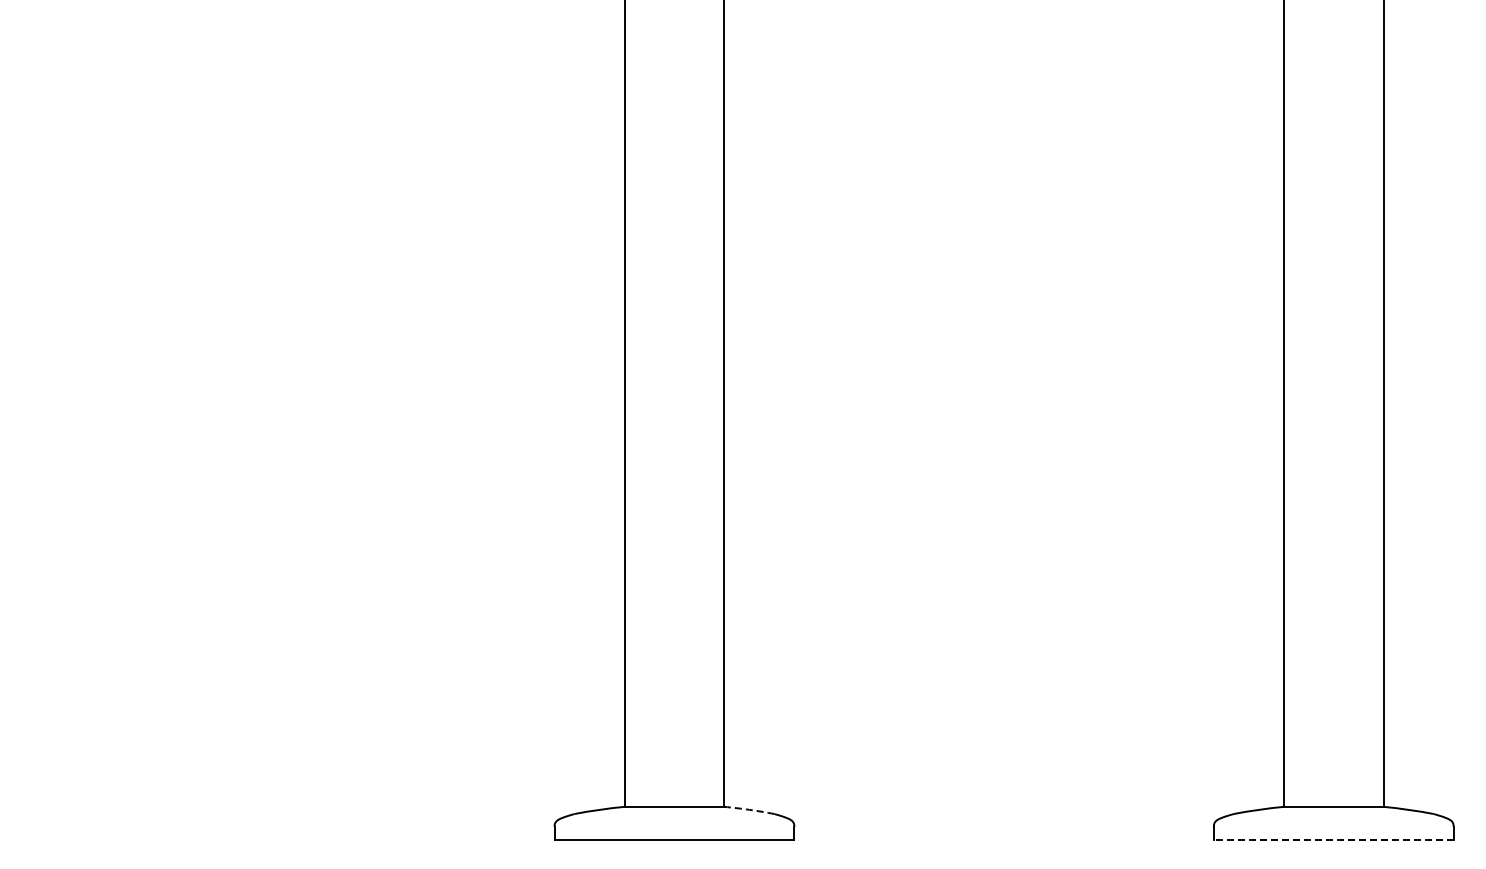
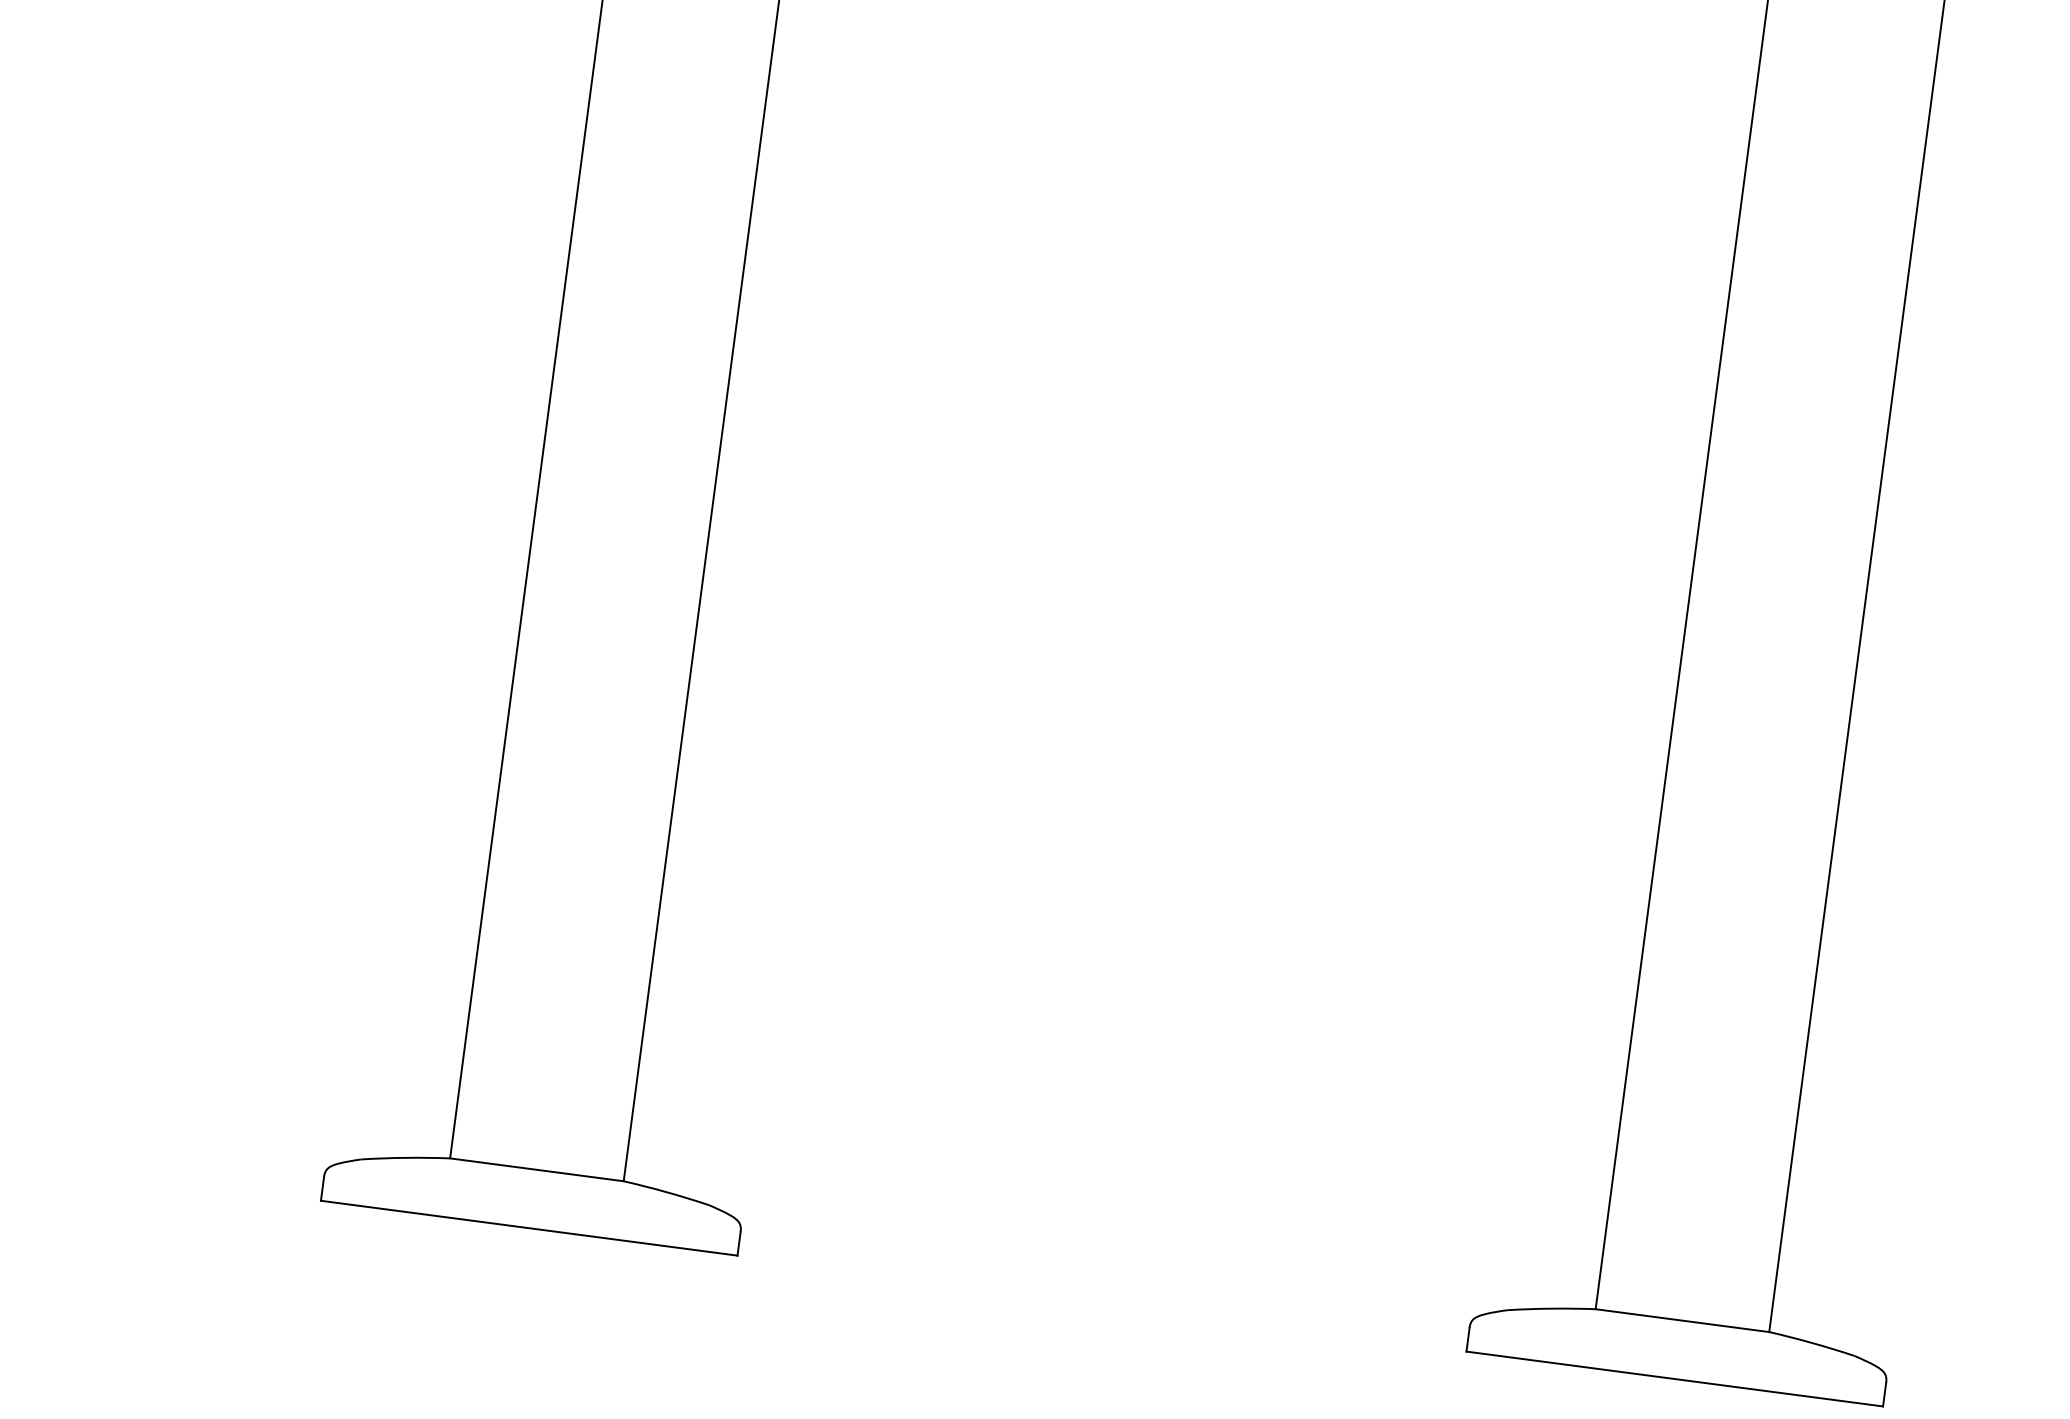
arc: (749, 809) -> (666, 1191), dashed -> solid
line: (1333, 840) -> (1674, 1379), dashed -> solid

